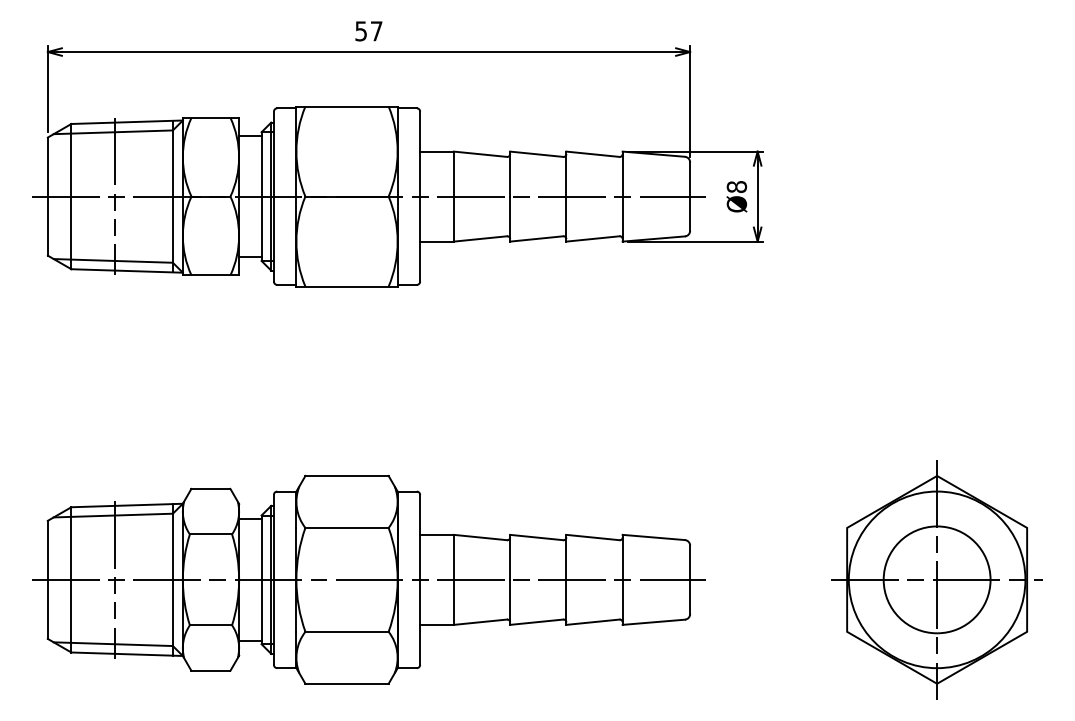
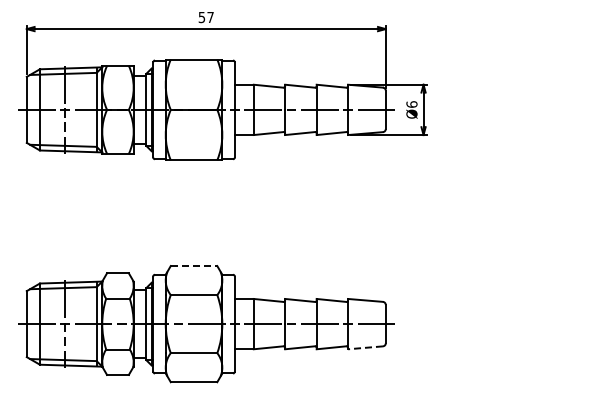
text: (736, 186) -> (411, 104), Ø8 -> Ø6
line: (347, 476) -> (194, 266), solid -> dashed
part: (936, 578) -> (523, 323), removed
line: (653, 621) -> (365, 347), solid -> dashed

